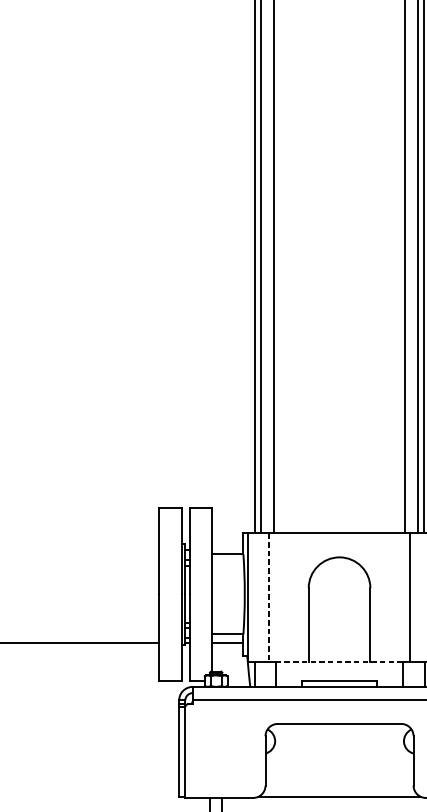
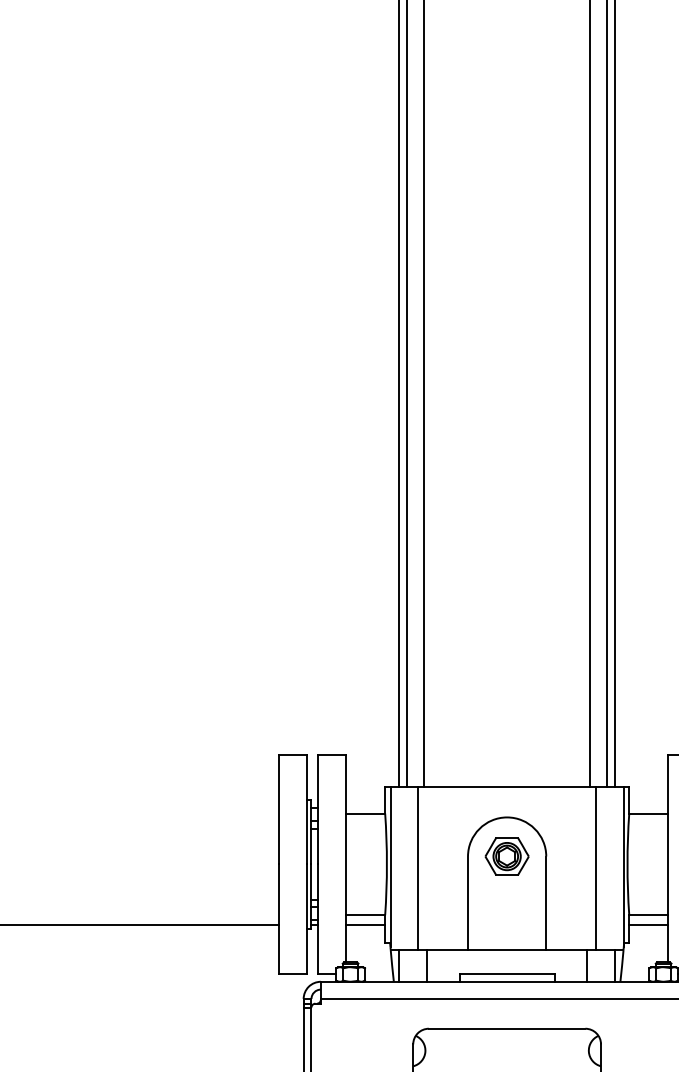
part: (339, 588) -> (506, 856), added
line: (268, 597) -> (417, 868), dashed -> solid
line: (339, 662) -> (506, 950), dashed -> solid

